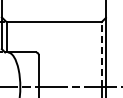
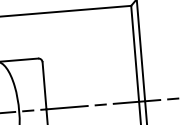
line: (101, 54) -> (134, 53), dashed -> solid

